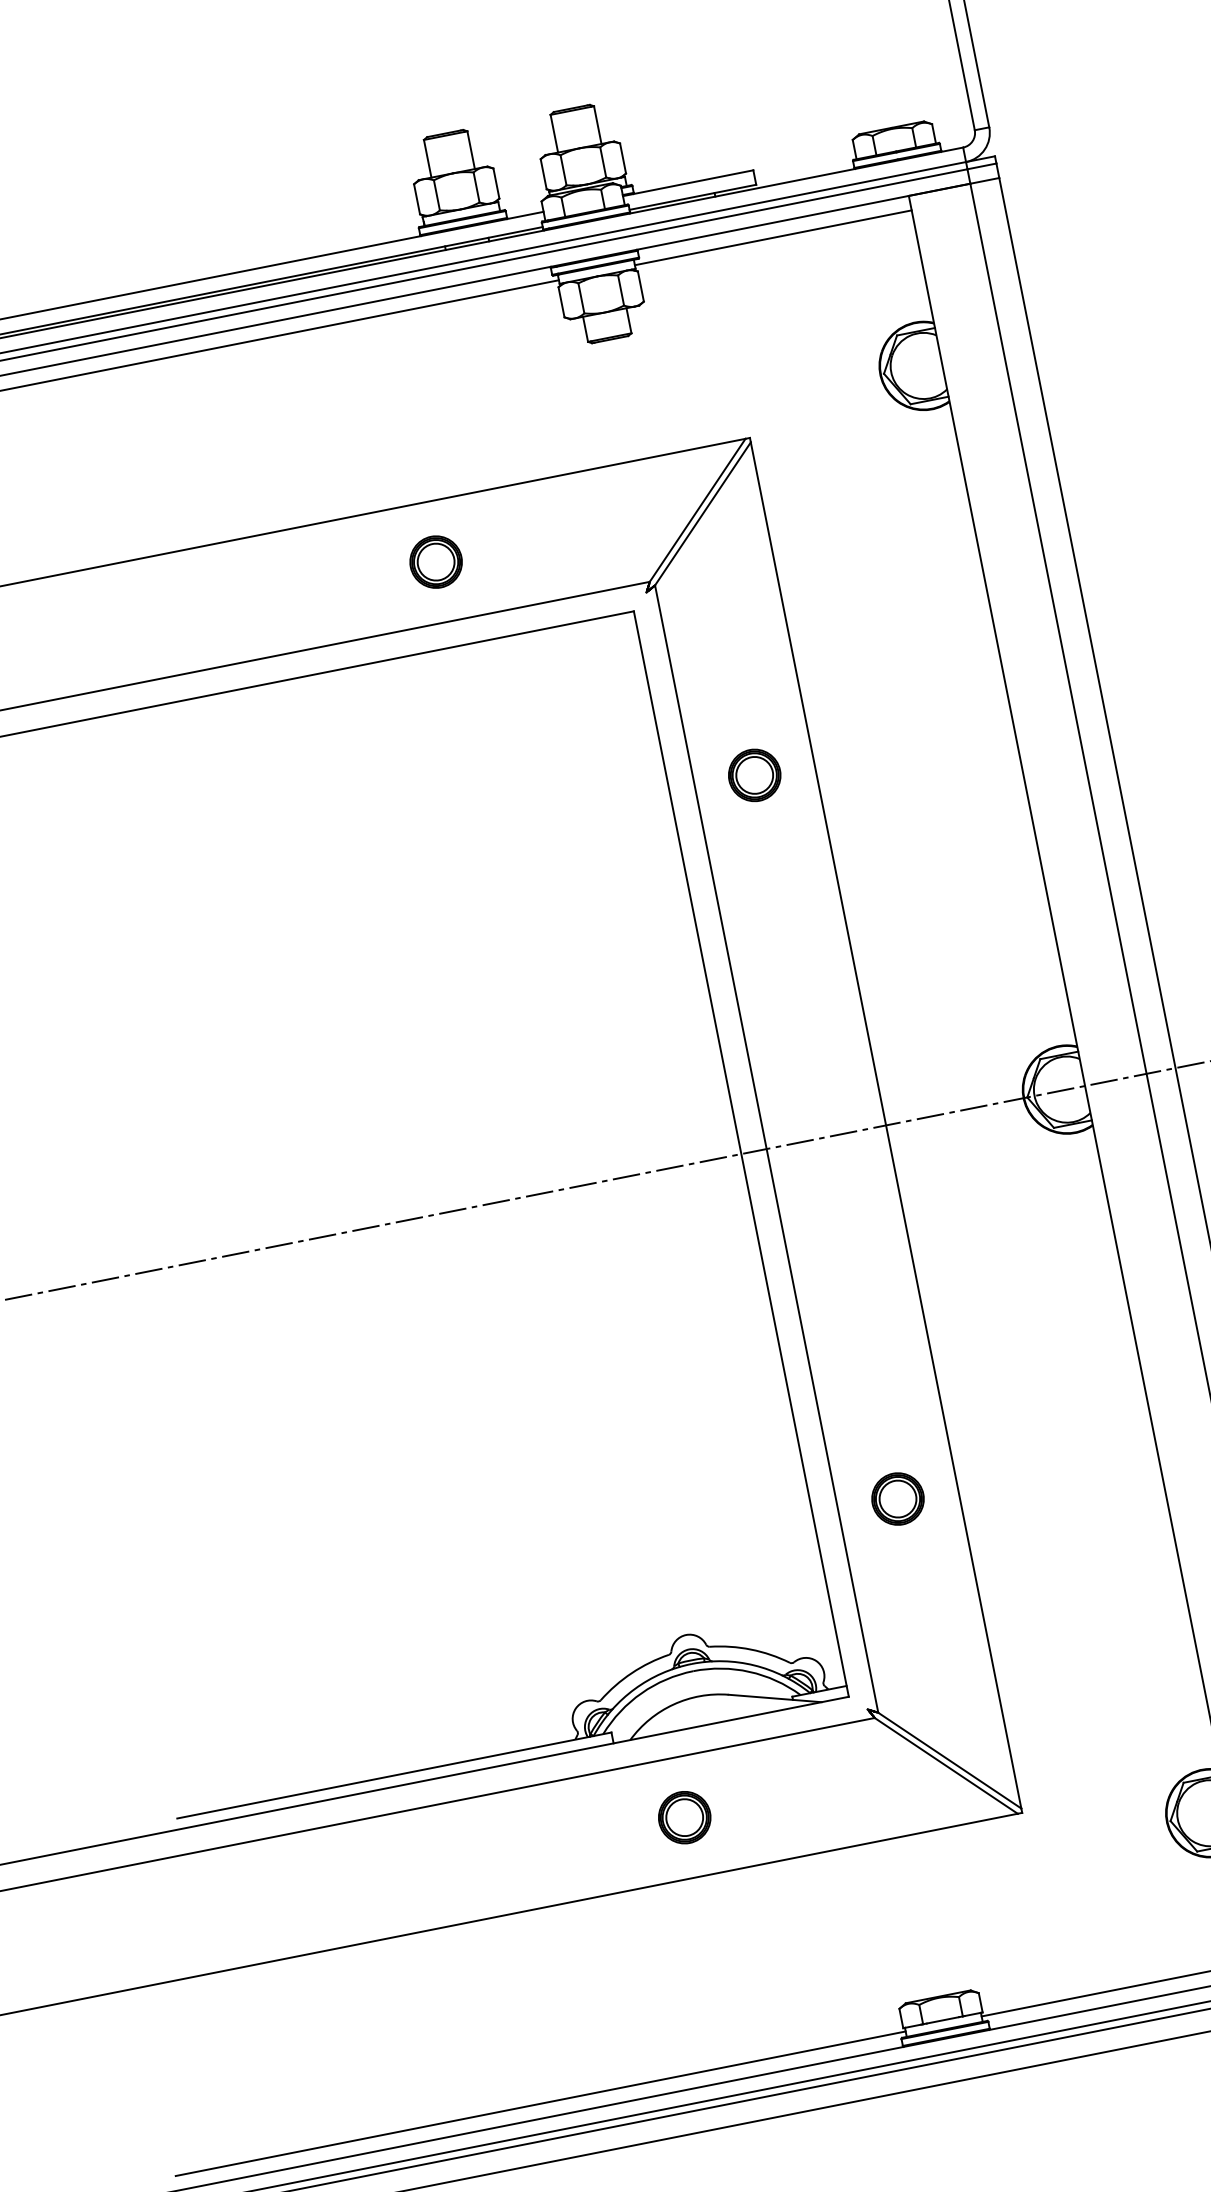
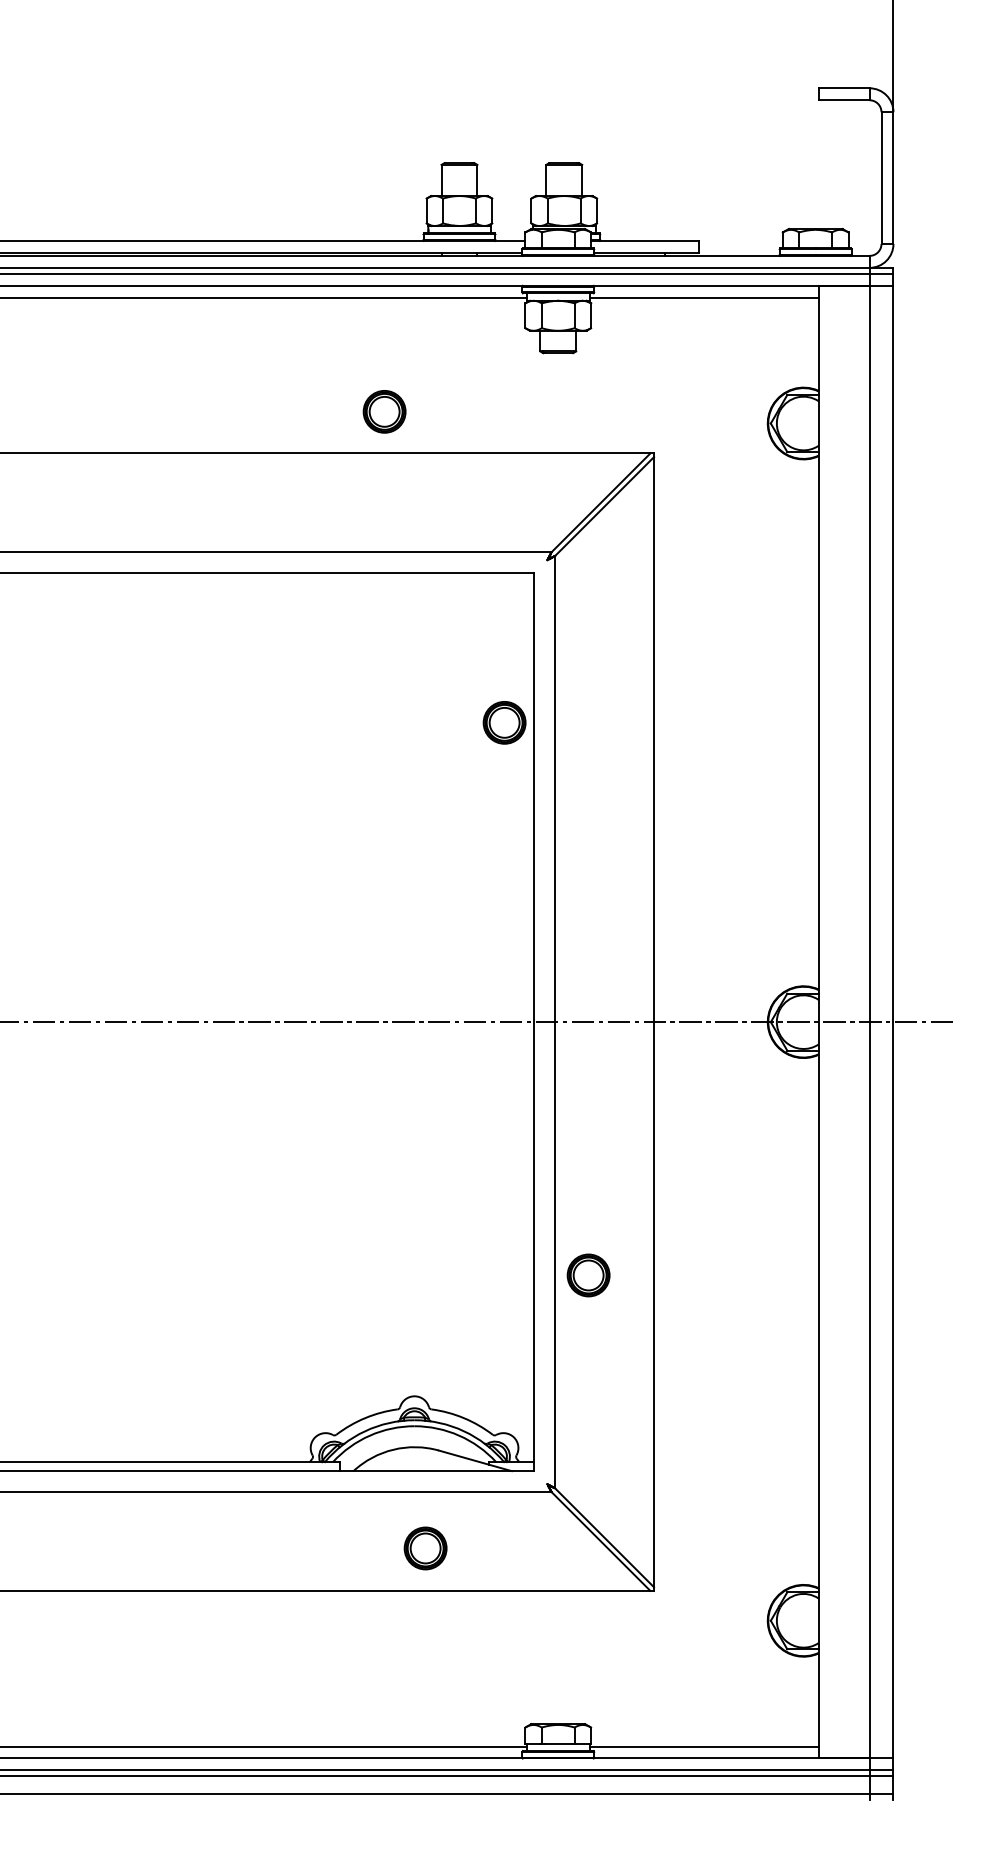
part: (435, 561) -> (384, 411), moved
part: (754, 775) -> (504, 722), moved
part: (897, 1499) -> (588, 1275), moved
part: (684, 1817) -> (425, 1548), moved

